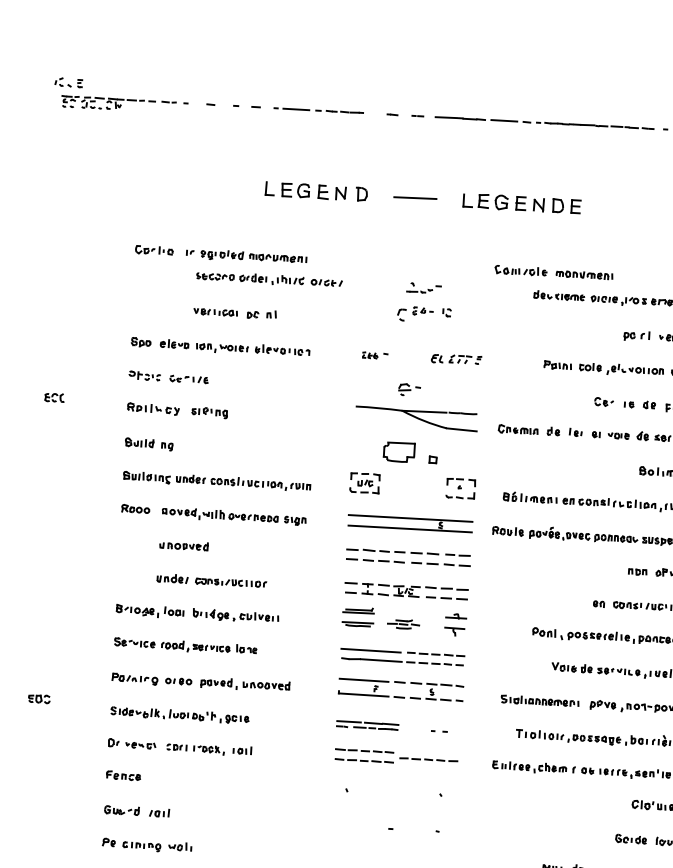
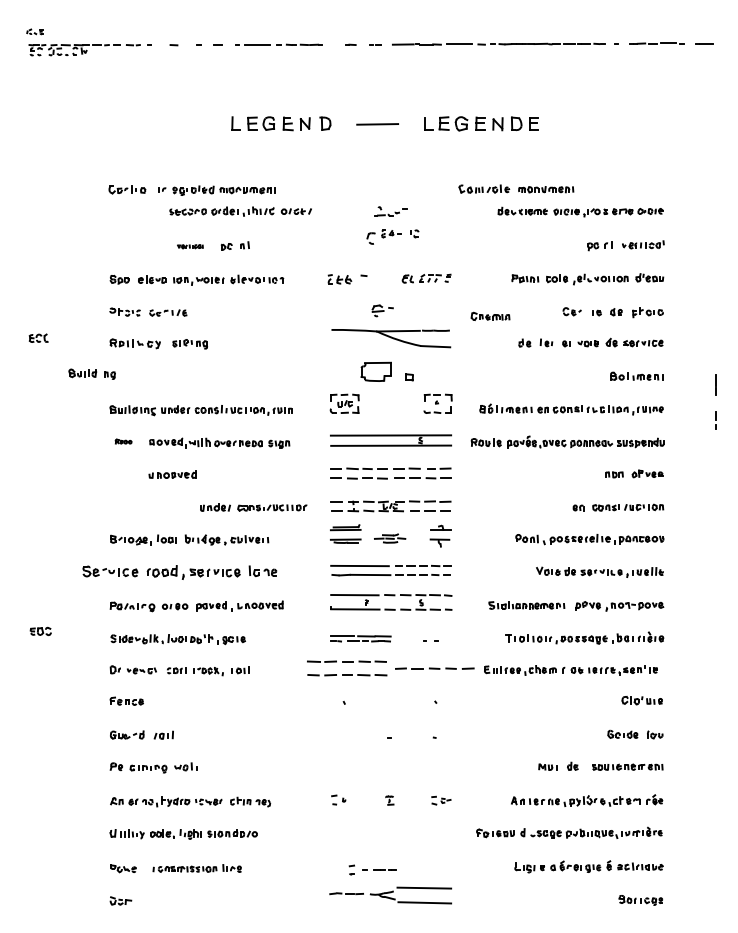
part: (68, 82) -> (34, 31), size x0.6
part: (215, 312) -> (190, 246), size x0.6
part: (375, 355) -> (347, 279), size x1.6
part: (518, 428) -> (490, 315), moved
part: (148, 443) -> (91, 373), moved
part: (135, 508) -> (123, 441), size x0.6
part: (211, 581) -> (253, 507), moved
part: (185, 645) -> (179, 571), size x1.4
part: (396, 757) -> (390, 668), size x1.4

